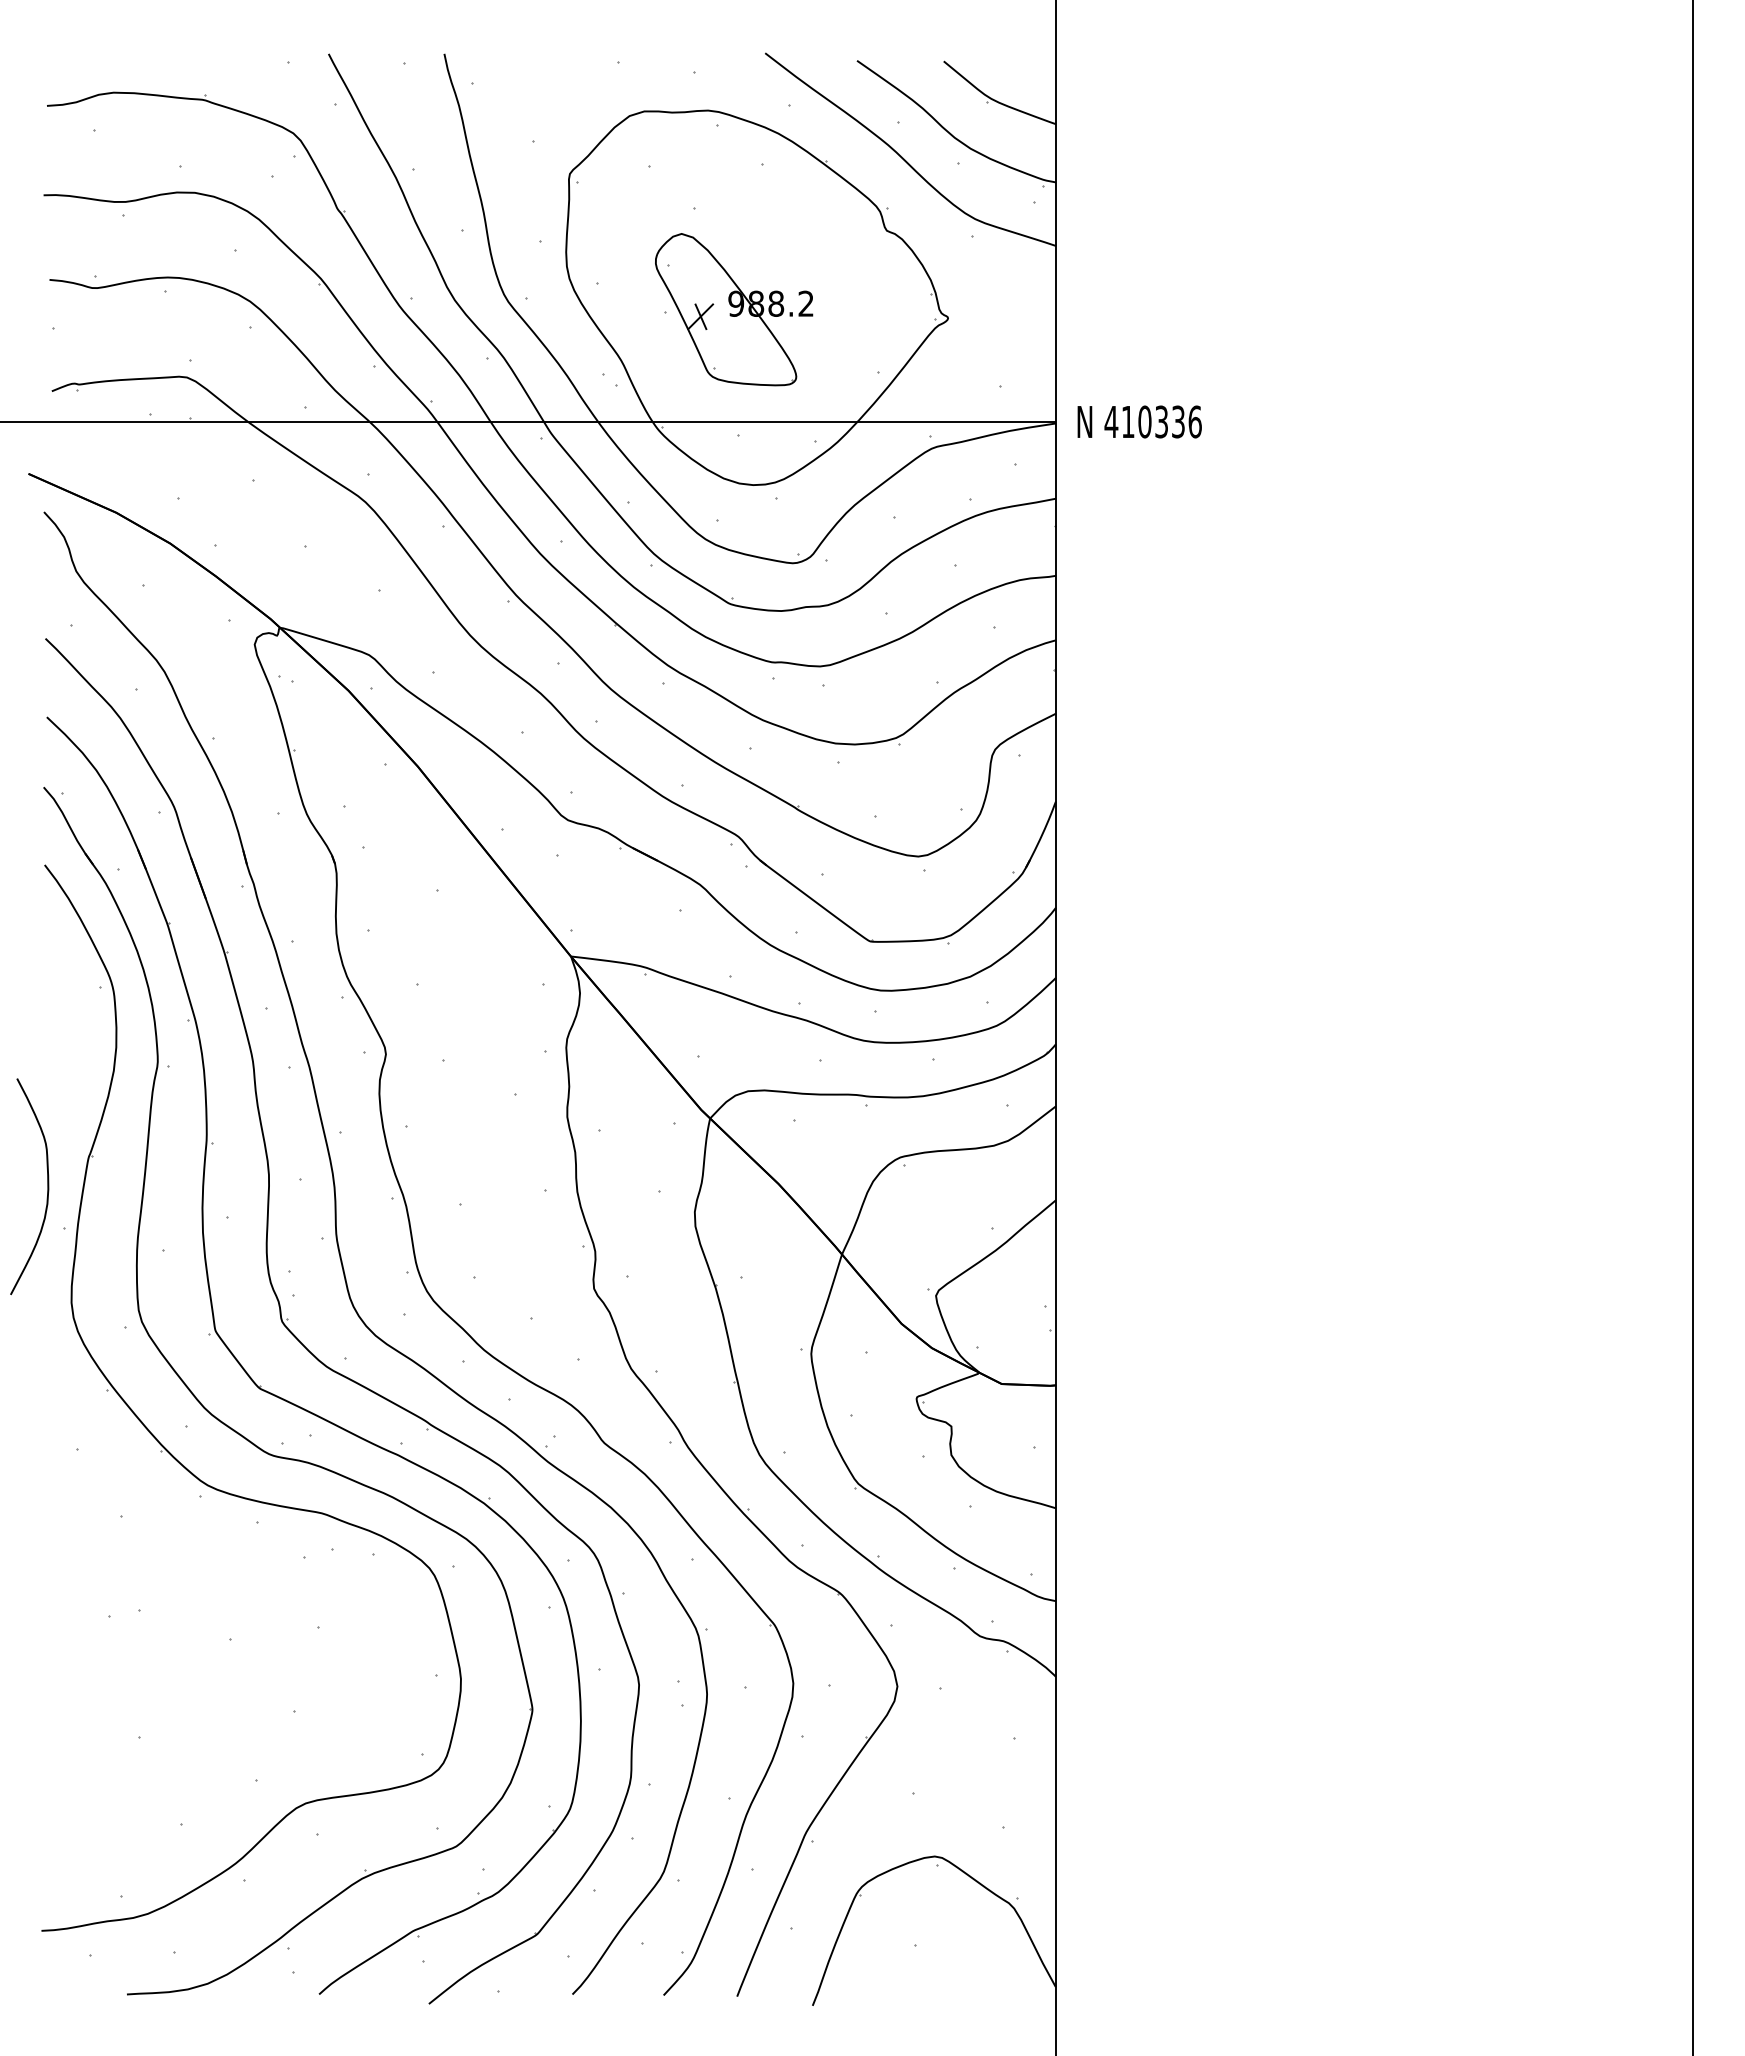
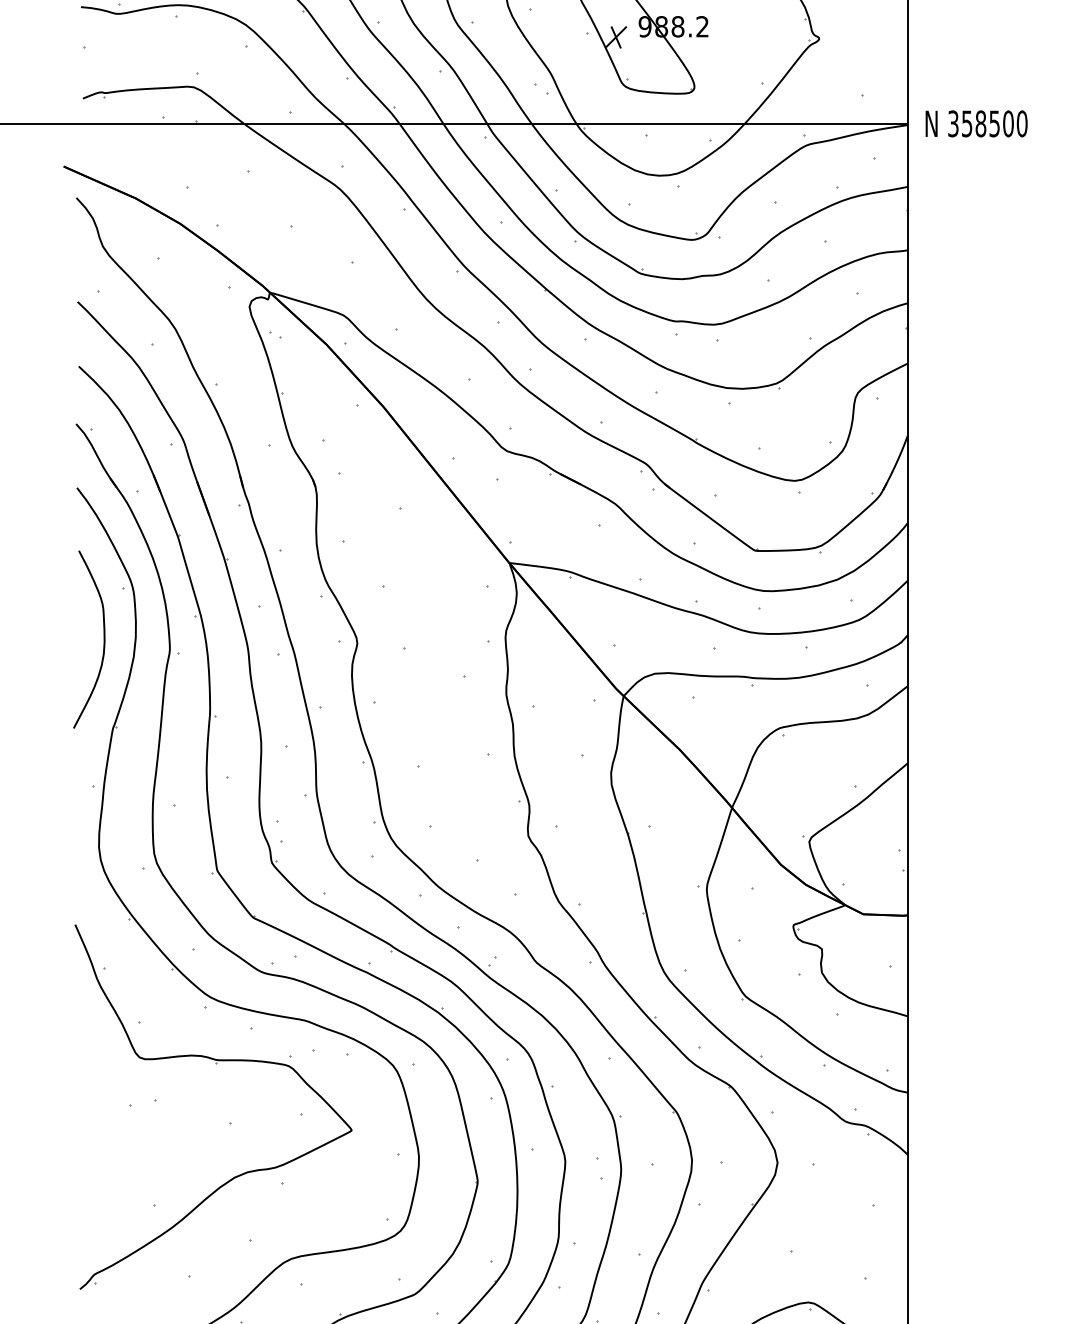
text: (1152, 421) -> (987, 123), 410336 -> 358500
curve: (47, 1186) -> (103, 639), moved
part: (213, 1566) -> (215, 1064), added

